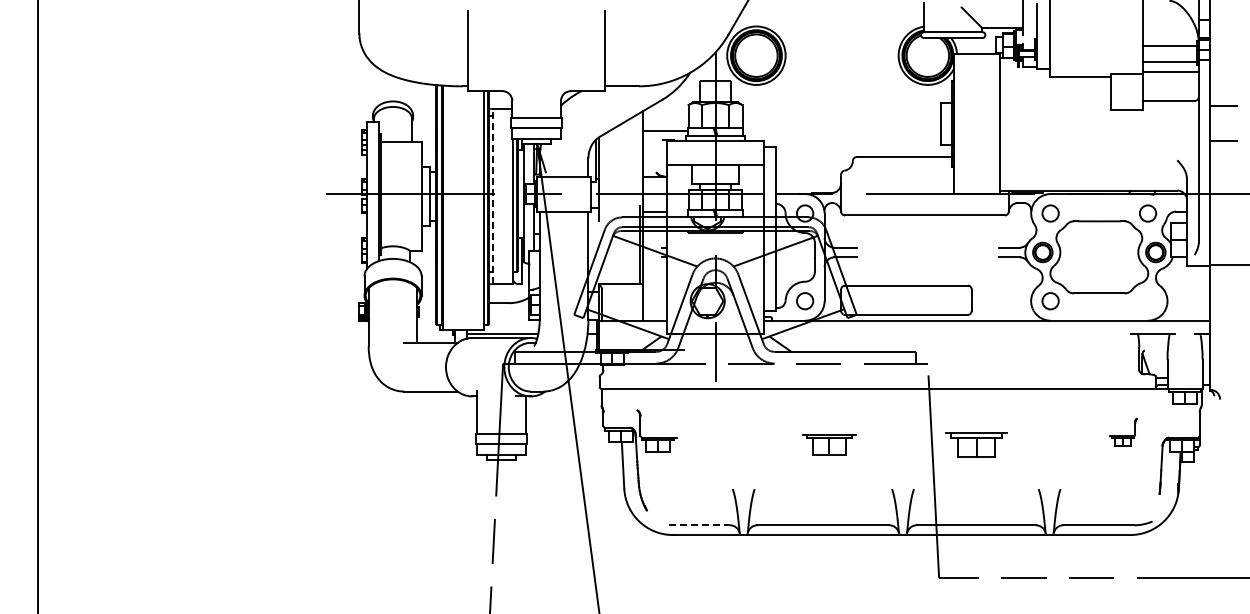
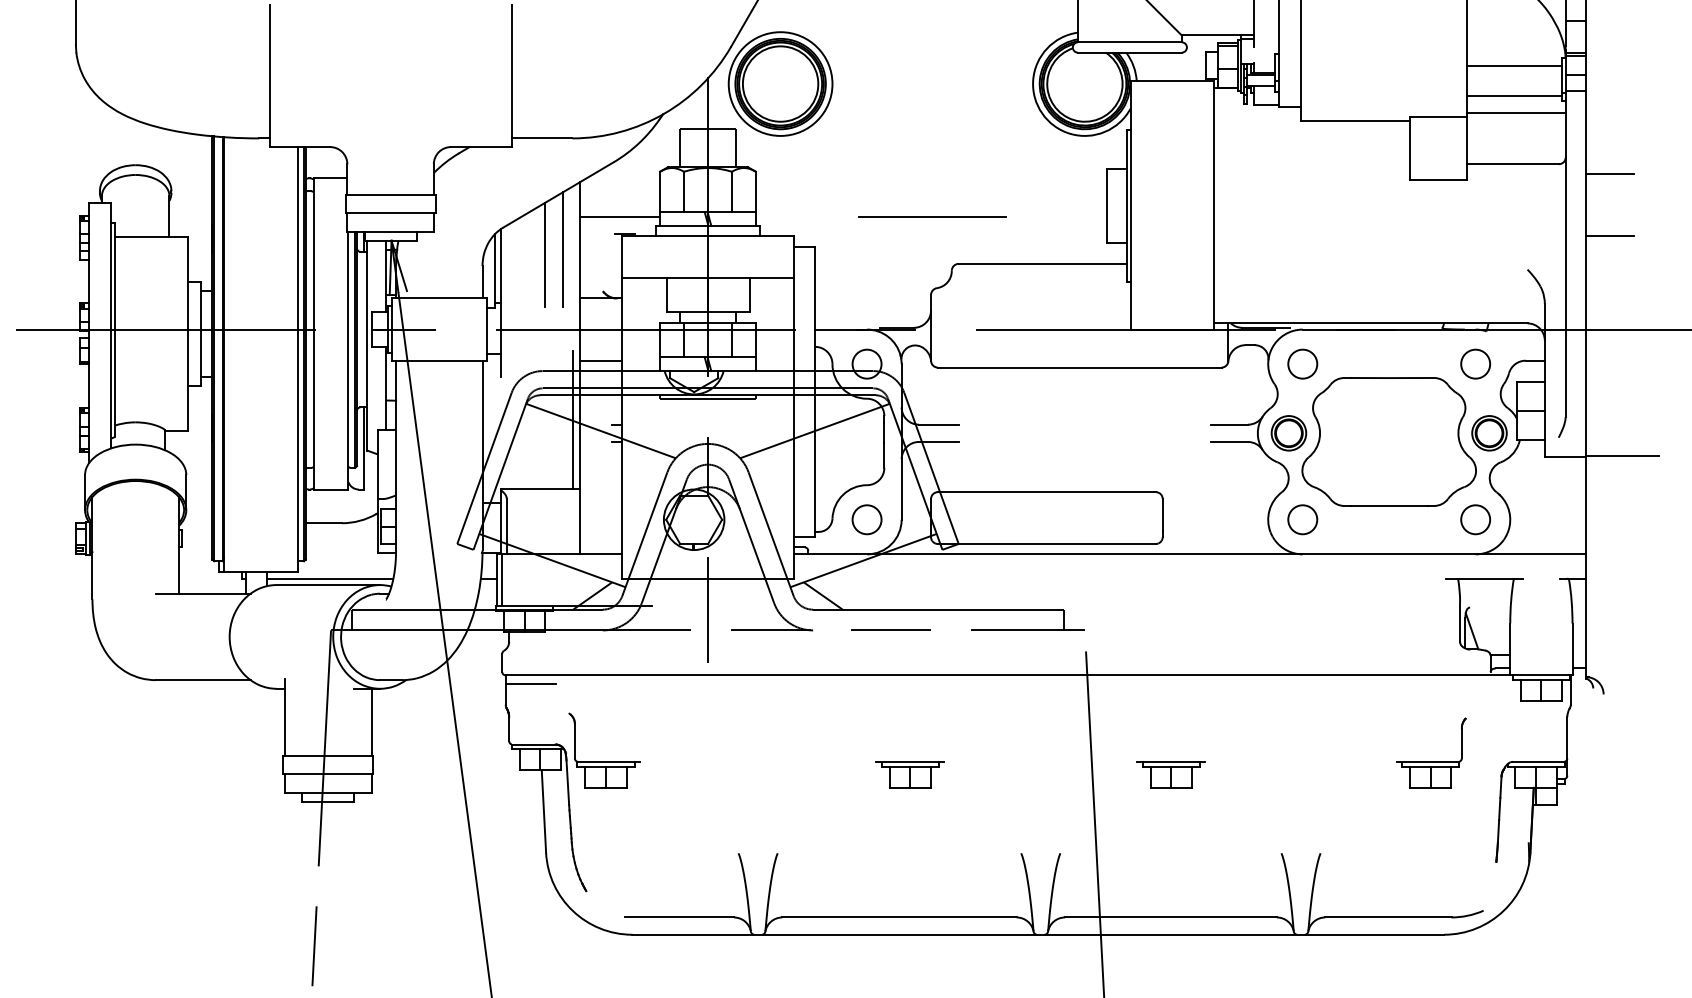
line: (841, 130) -> (931, 216), added
line: (633, 148) -> (562, 248), added
line: (623, 151) -> (544, 254), added
line: (493, 196) -> (313, 333), dashed -> solid
circle: (1148, 301) -> (1476, 520), added
line: (615, 393) -> (530, 683), added
part: (1123, 432) -> (1432, 752), size x1.43
part: (829, 444) -> (910, 774), size x0.71
part: (976, 444) -> (1171, 774), size x0.62
line: (699, 525) -> (679, 917), dashed -> solid

